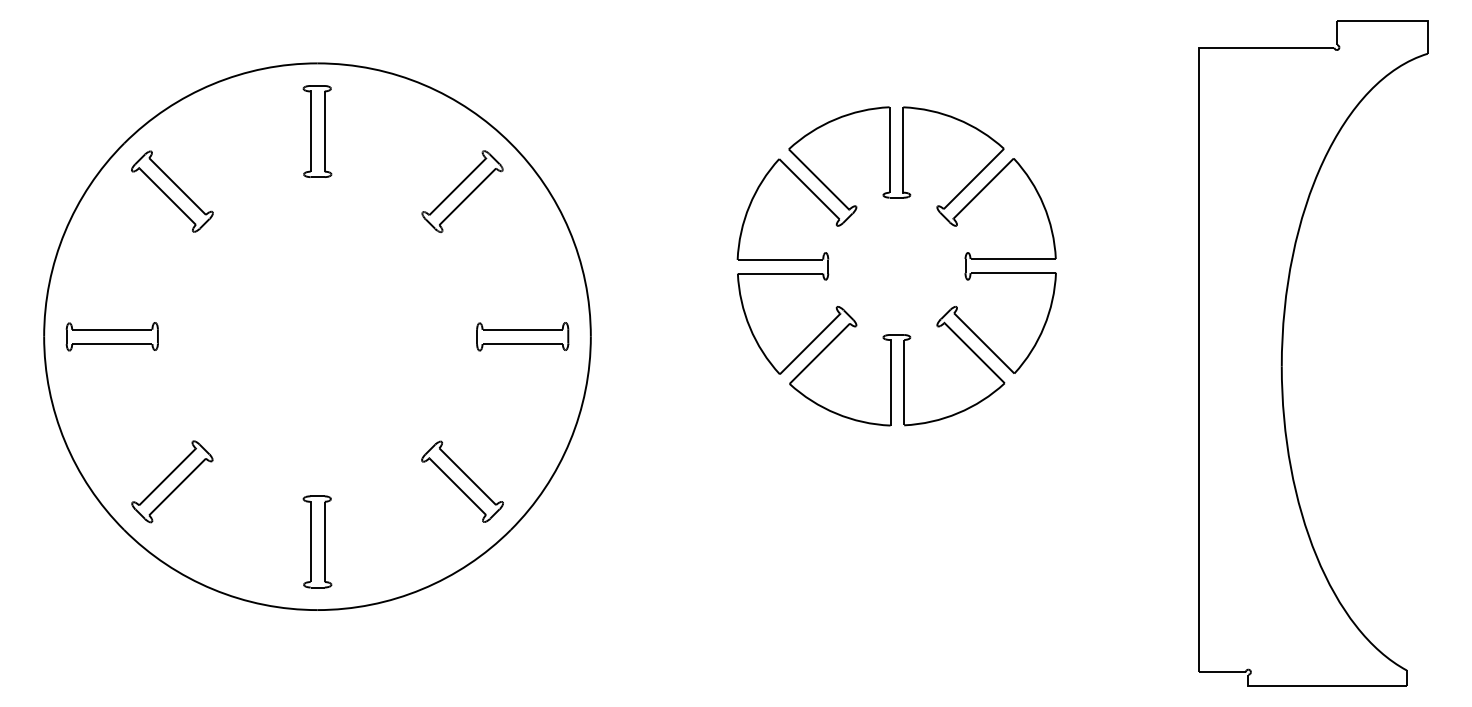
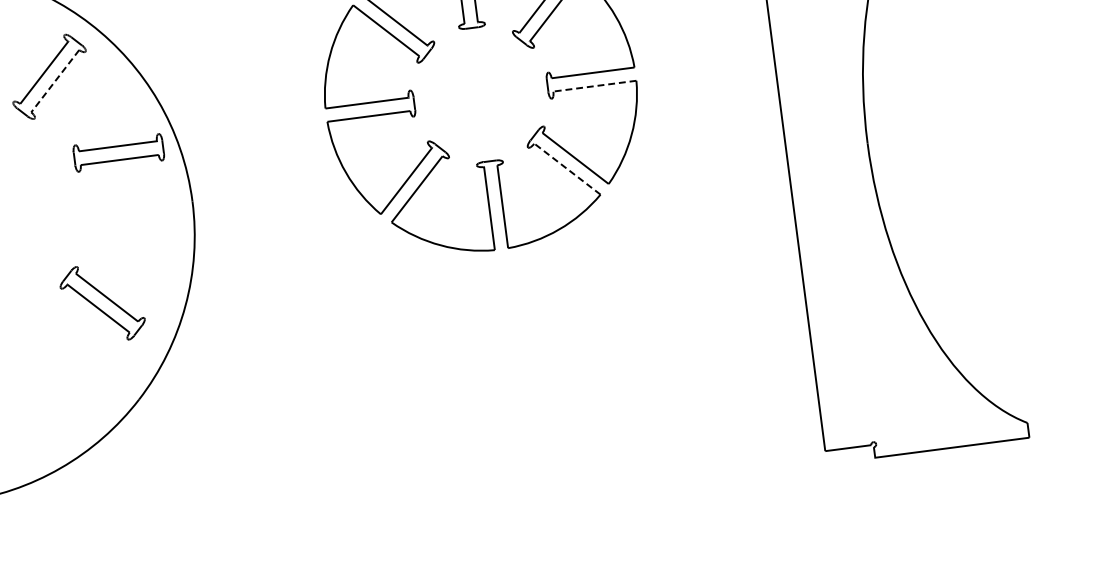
line: (467, 197) -> (55, 81), solid -> dashed
line: (1011, 272) -> (593, 86), solid -> dashed
part: (522, 336) -> (118, 152), moved
line: (973, 352) -> (566, 168), solid -> dashed
part: (462, 481) -> (102, 303), moved

